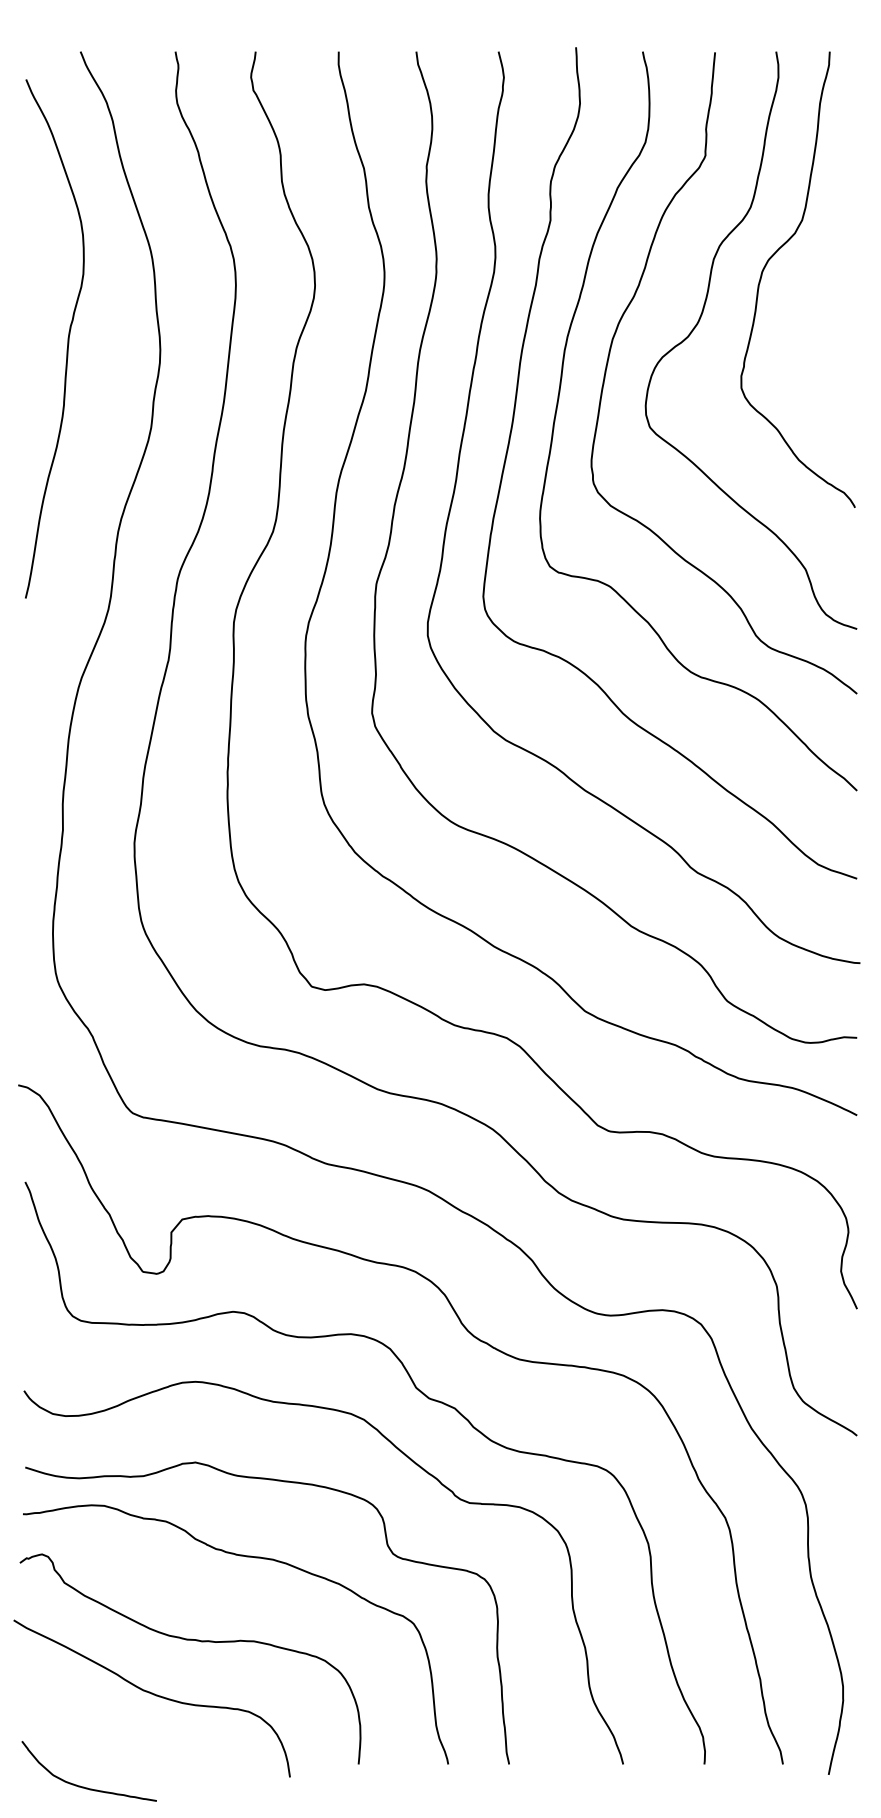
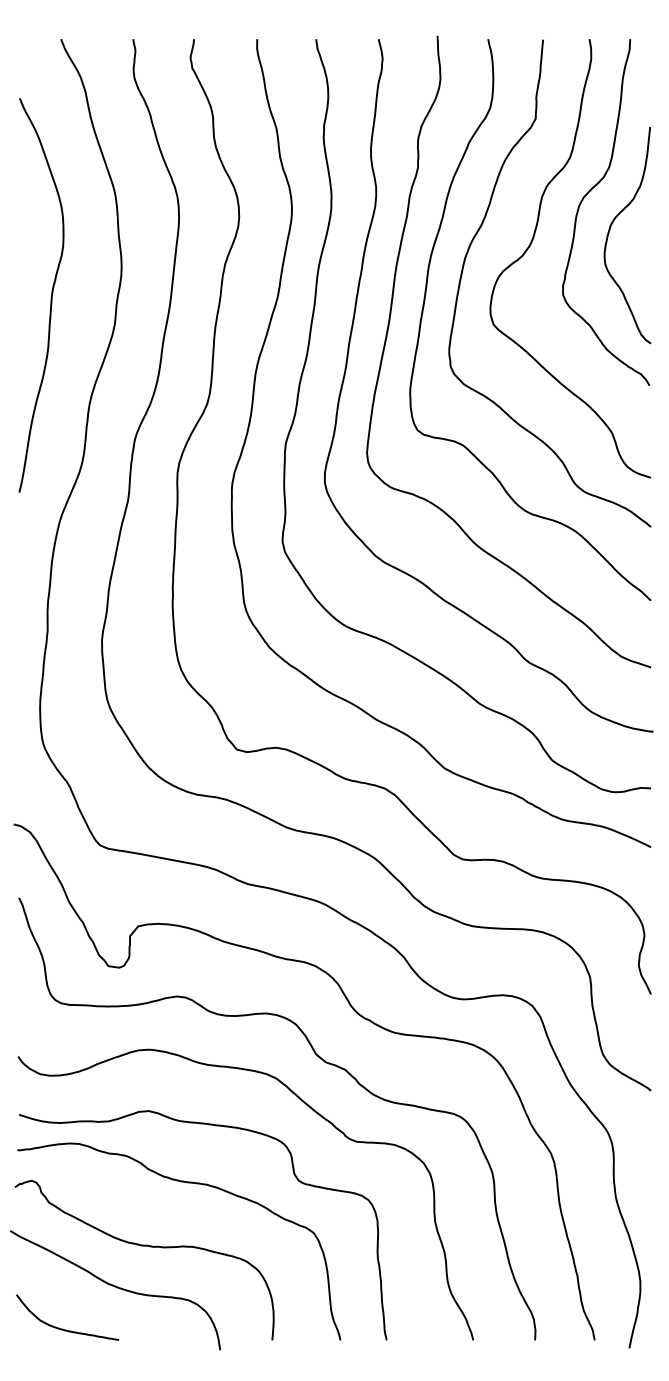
curve: (803, 303) -> (610, 230), added
curve: (67, 338) -> (51, 295), moved
curve: (84, 1786) -> (64, 1329), moved

